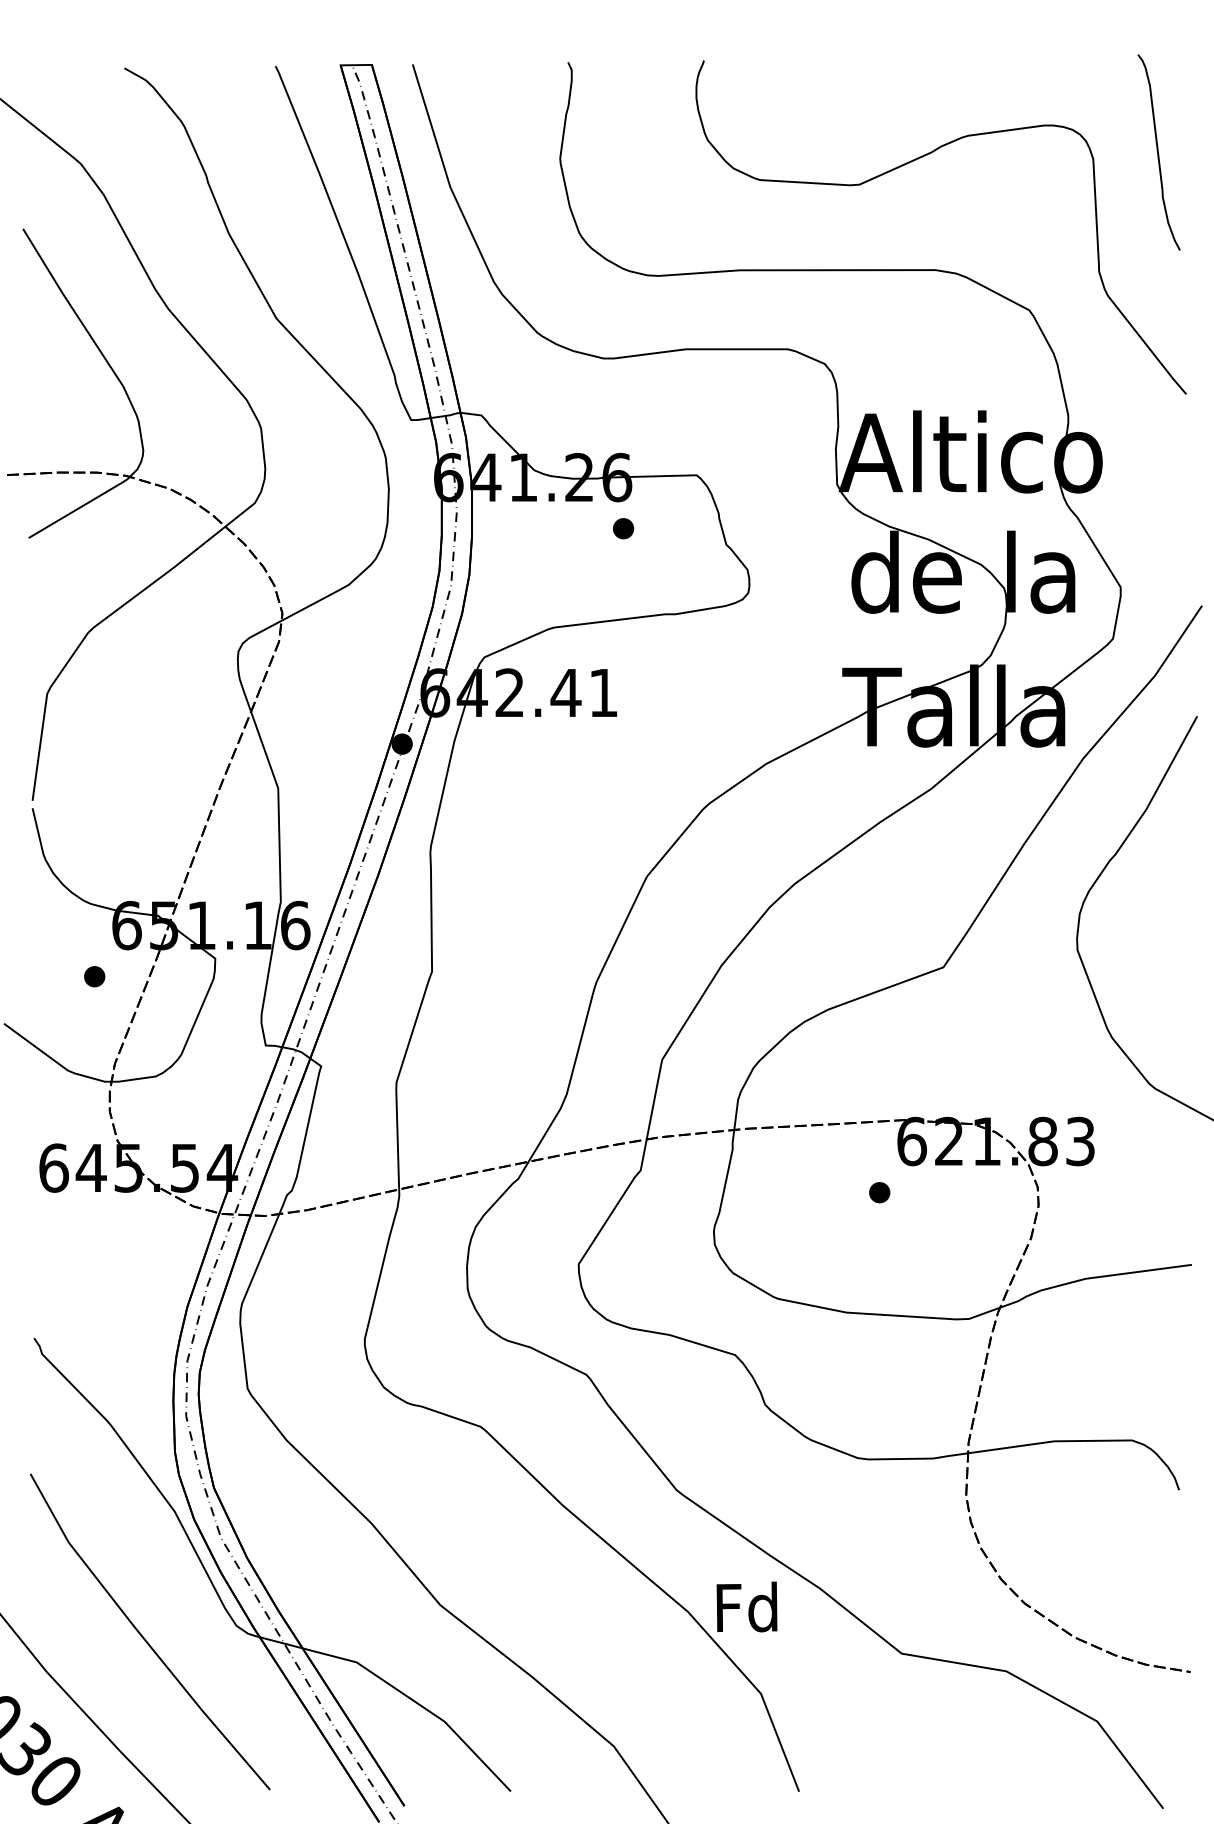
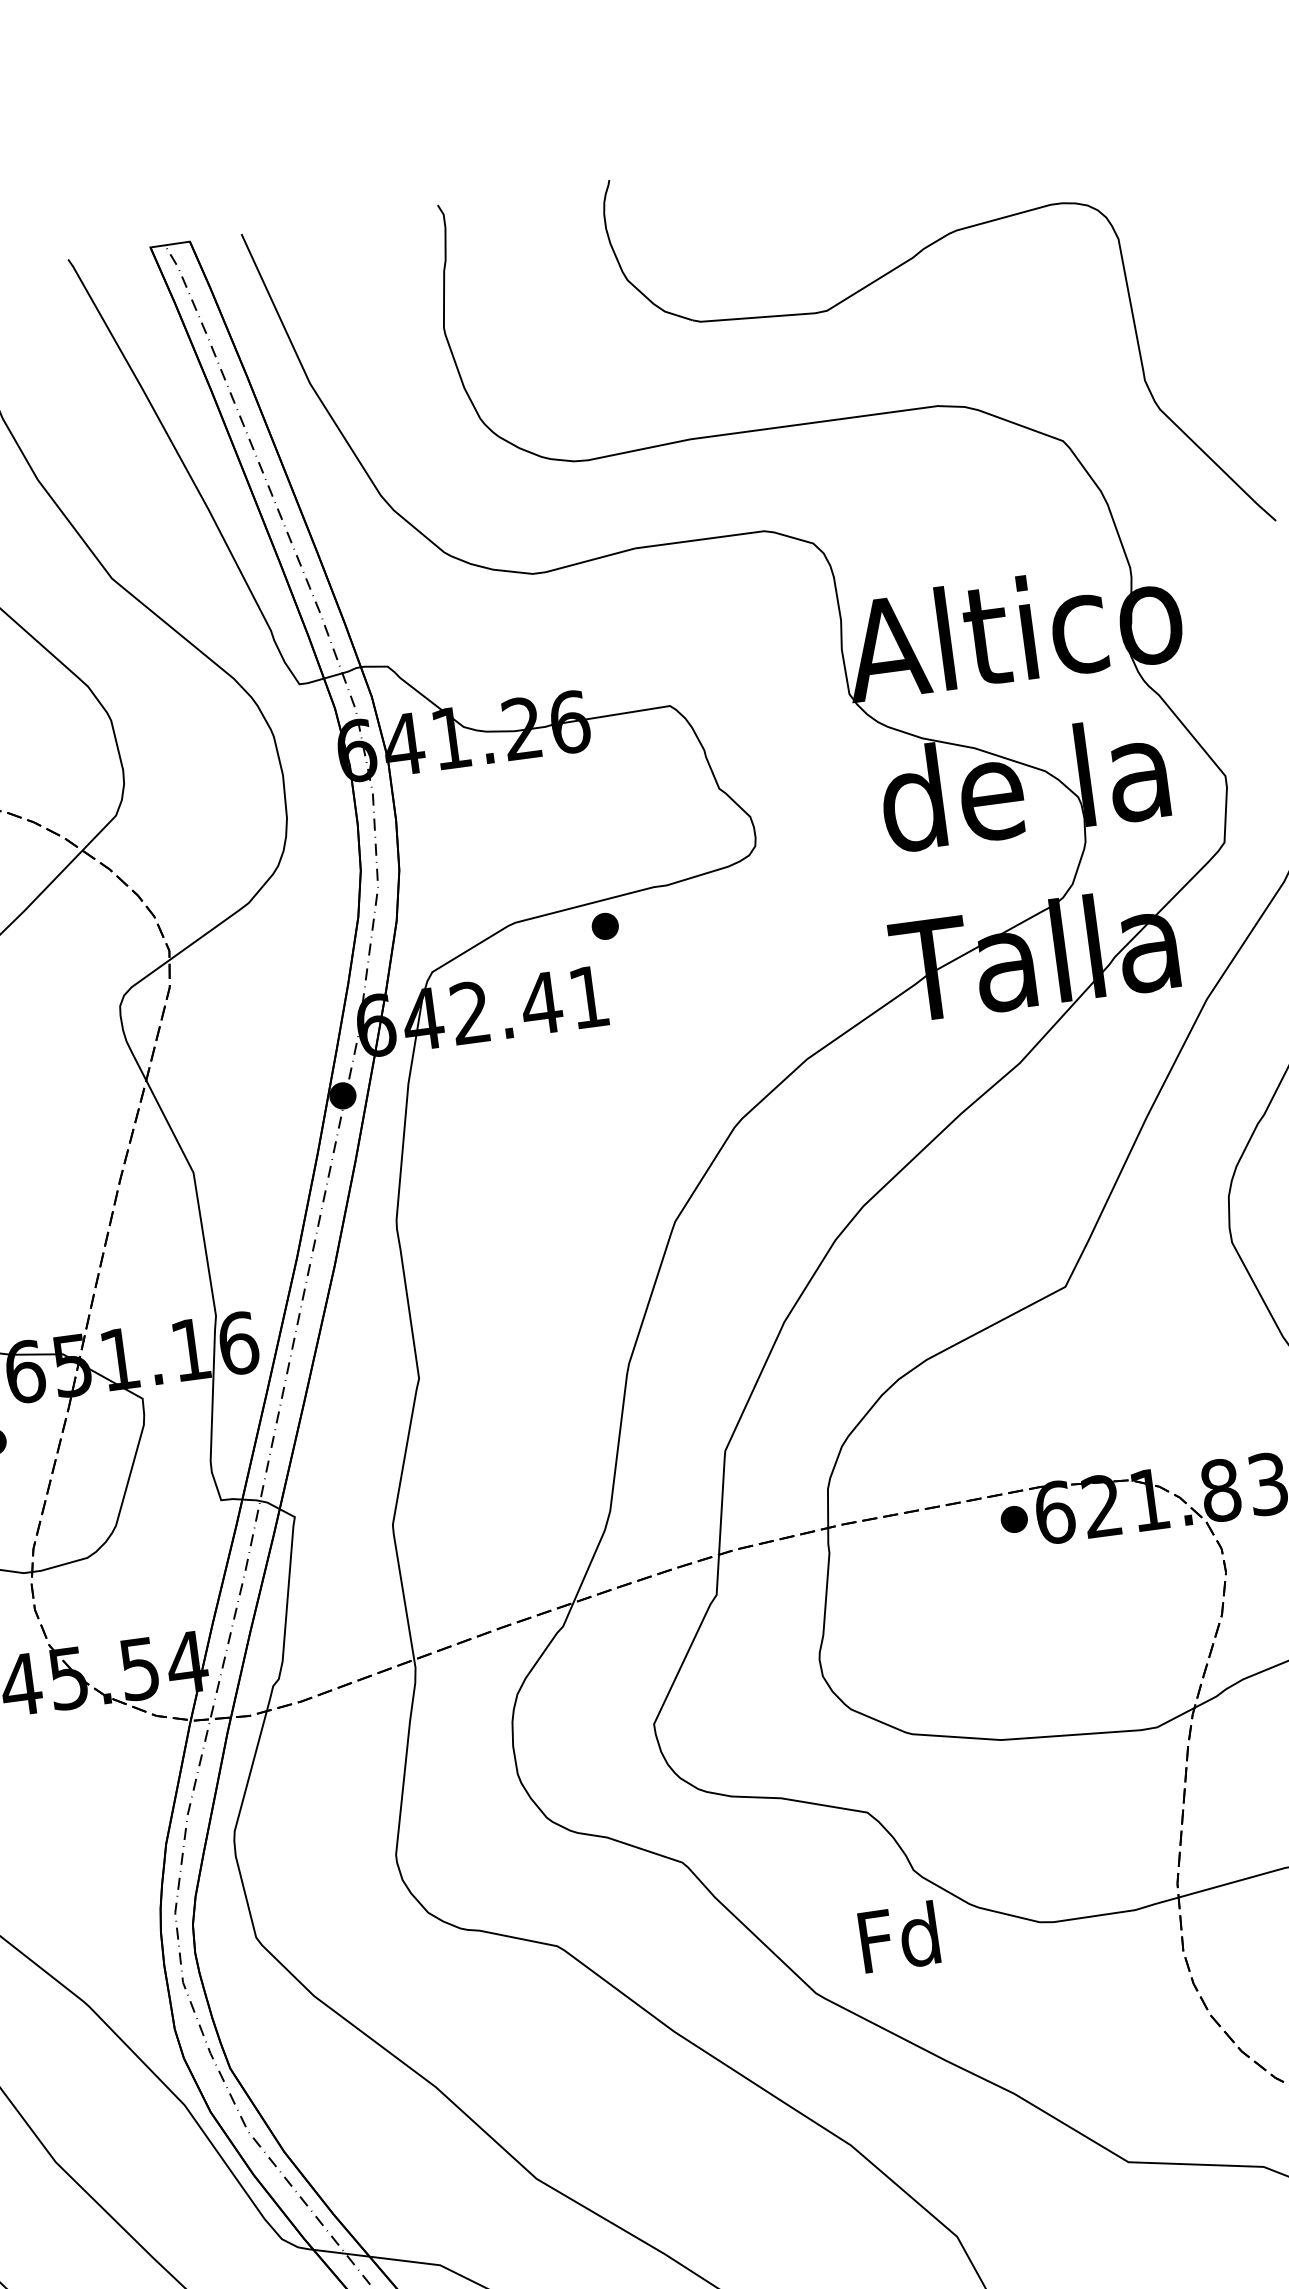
curve: (1158, 152) -> (1199, 219), removed
part: (623, 528) -> (605, 926), moved
part: (879, 1192) -> (1014, 1519), moved
text: (746, 1606) -> (898, 1936), moved

